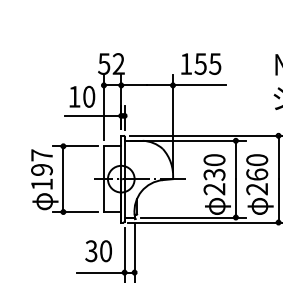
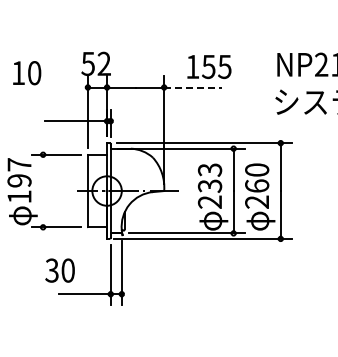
text: (201, 64) -> (209, 67), moved
line: (199, 85) -> (193, 87), solid -> dashed
text: (82, 97) -> (27, 73), moved
text: (214, 159) -> (210, 169), 230 -> 233
line: (63, 178) -> (43, 190), removed
text: (98, 251) -> (59, 270), moved

